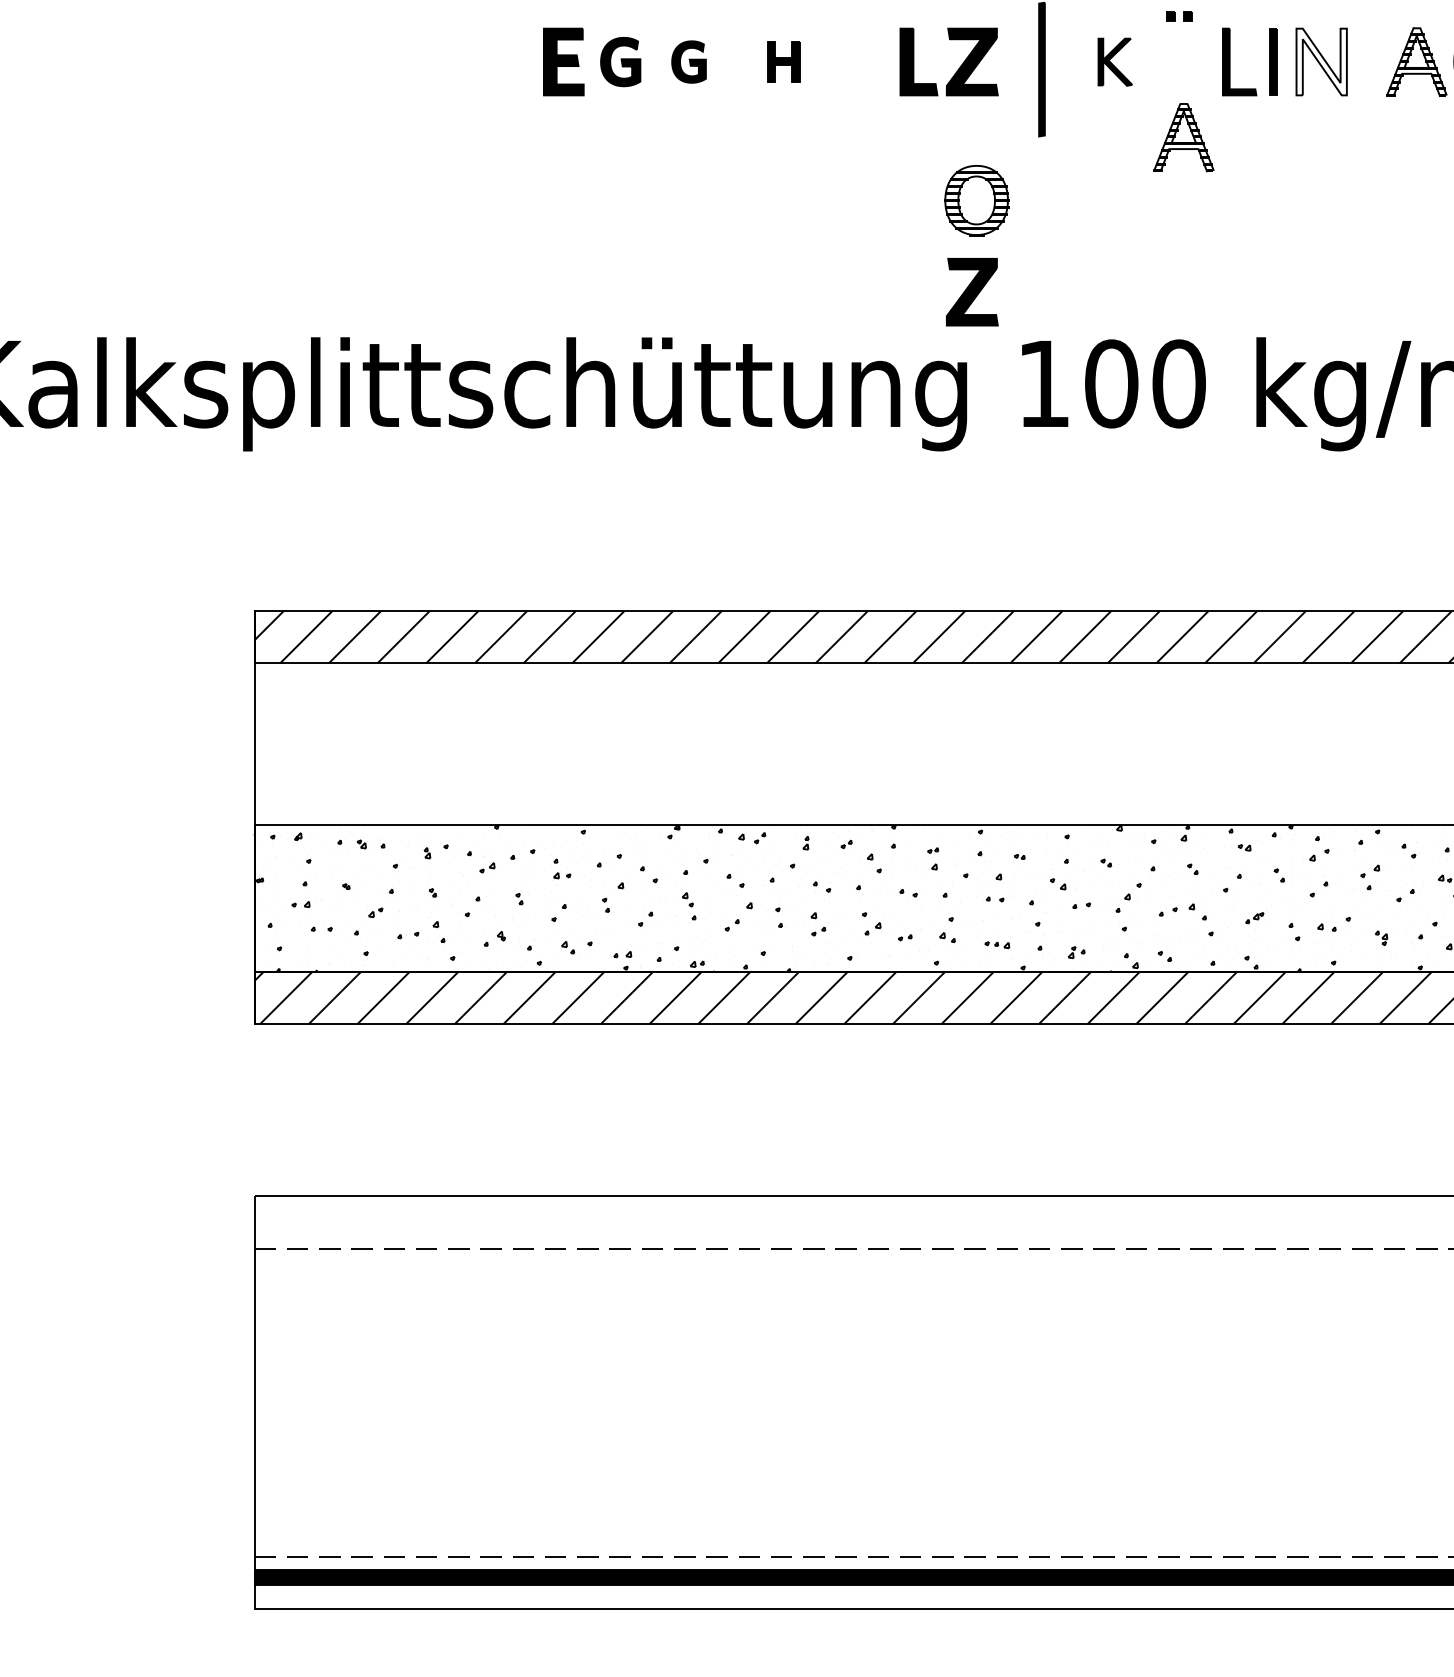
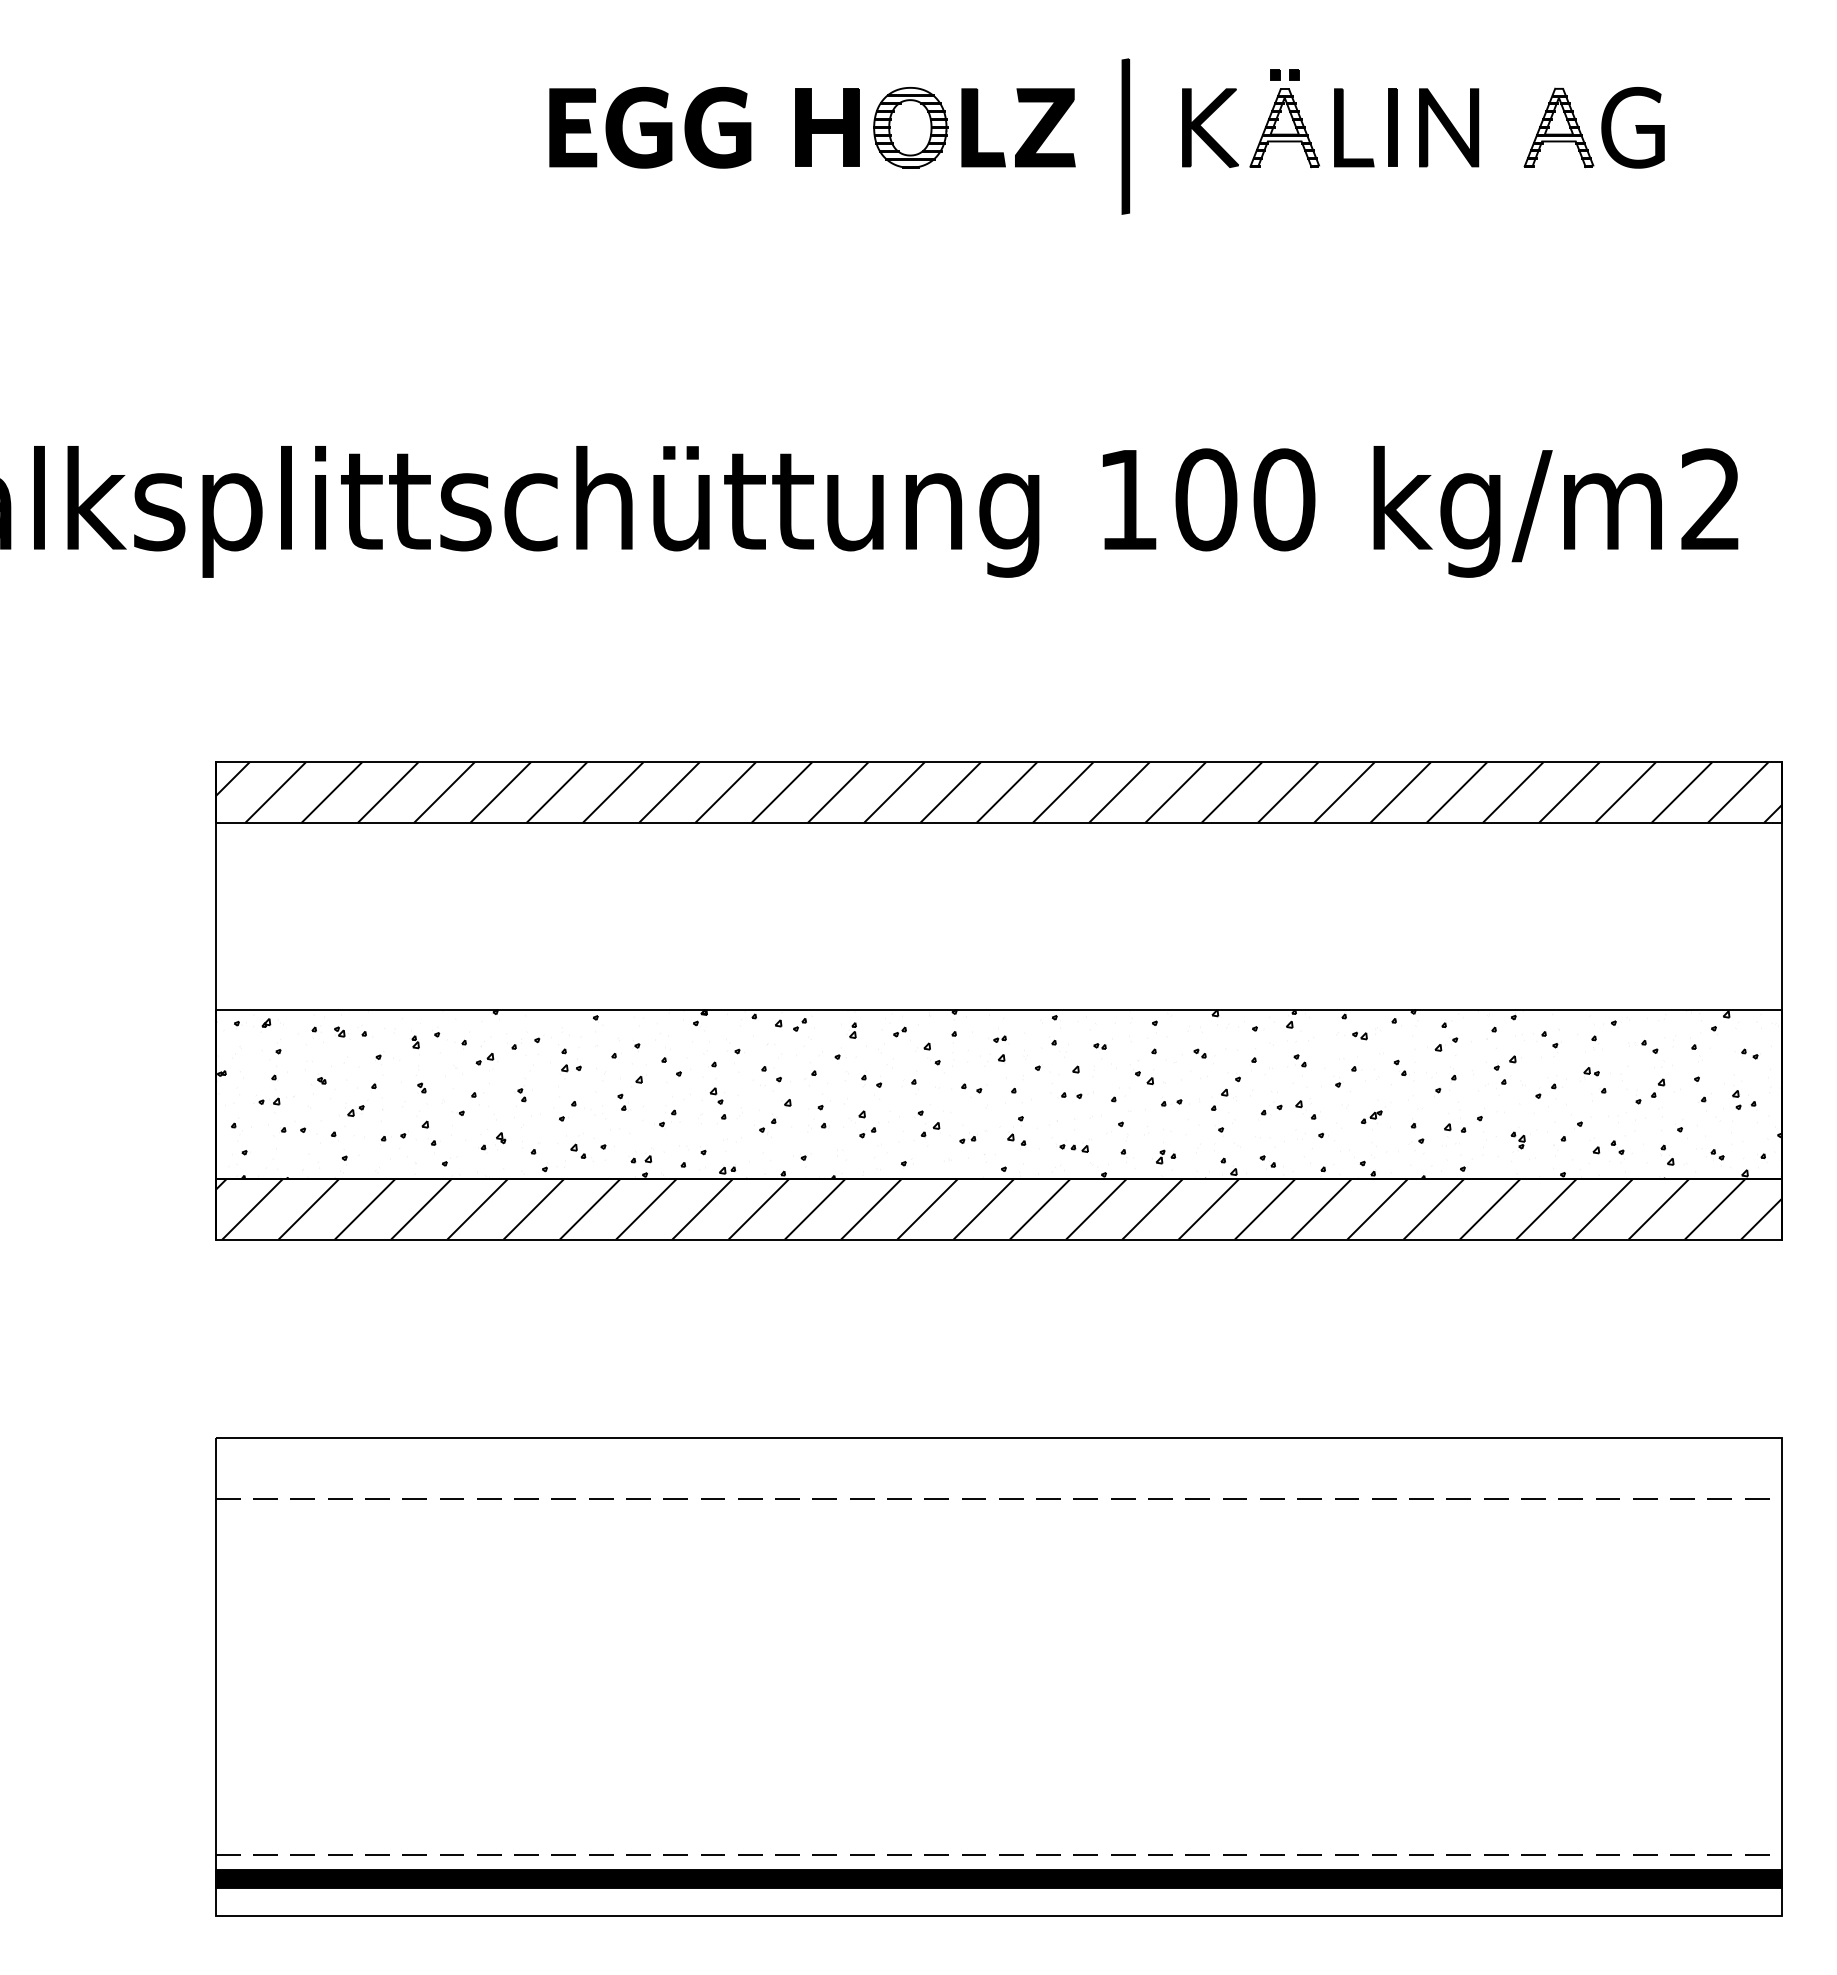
part: (620, 61) -> (638, 127), size x1.43
part: (688, 61) -> (717, 127), size x1.67
part: (783, 61) -> (827, 127), size x1.67
part: (1115, 61) -> (1210, 127), size x1.43
fill: (1322, 61) -> (1449, 127), added
part: (1183, 137) -> (1284, 128), moved
part: (976, 200) -> (910, 127), moved
part: (972, 291) -> (1045, 393), removed

